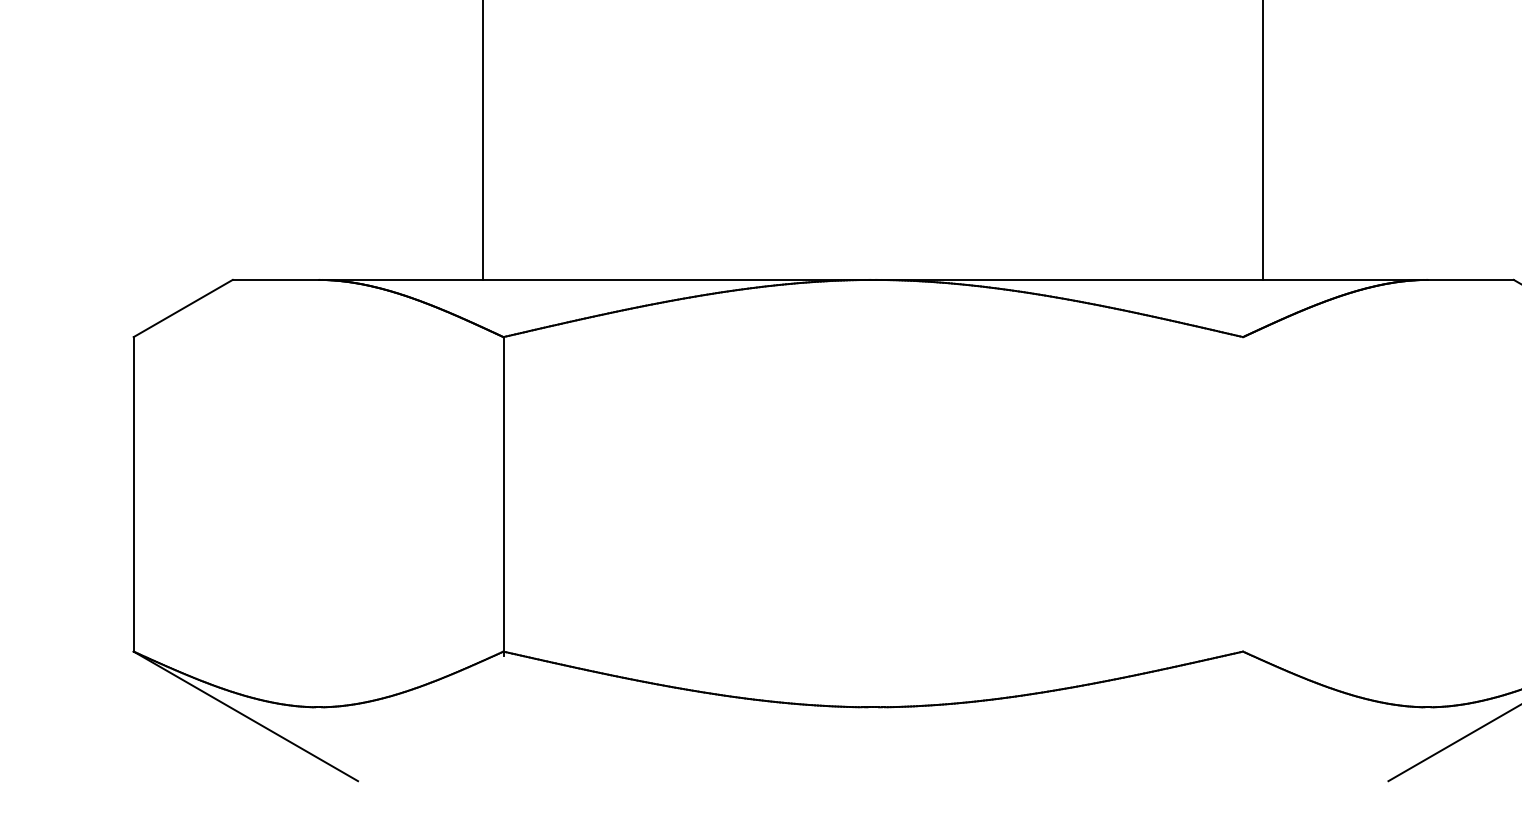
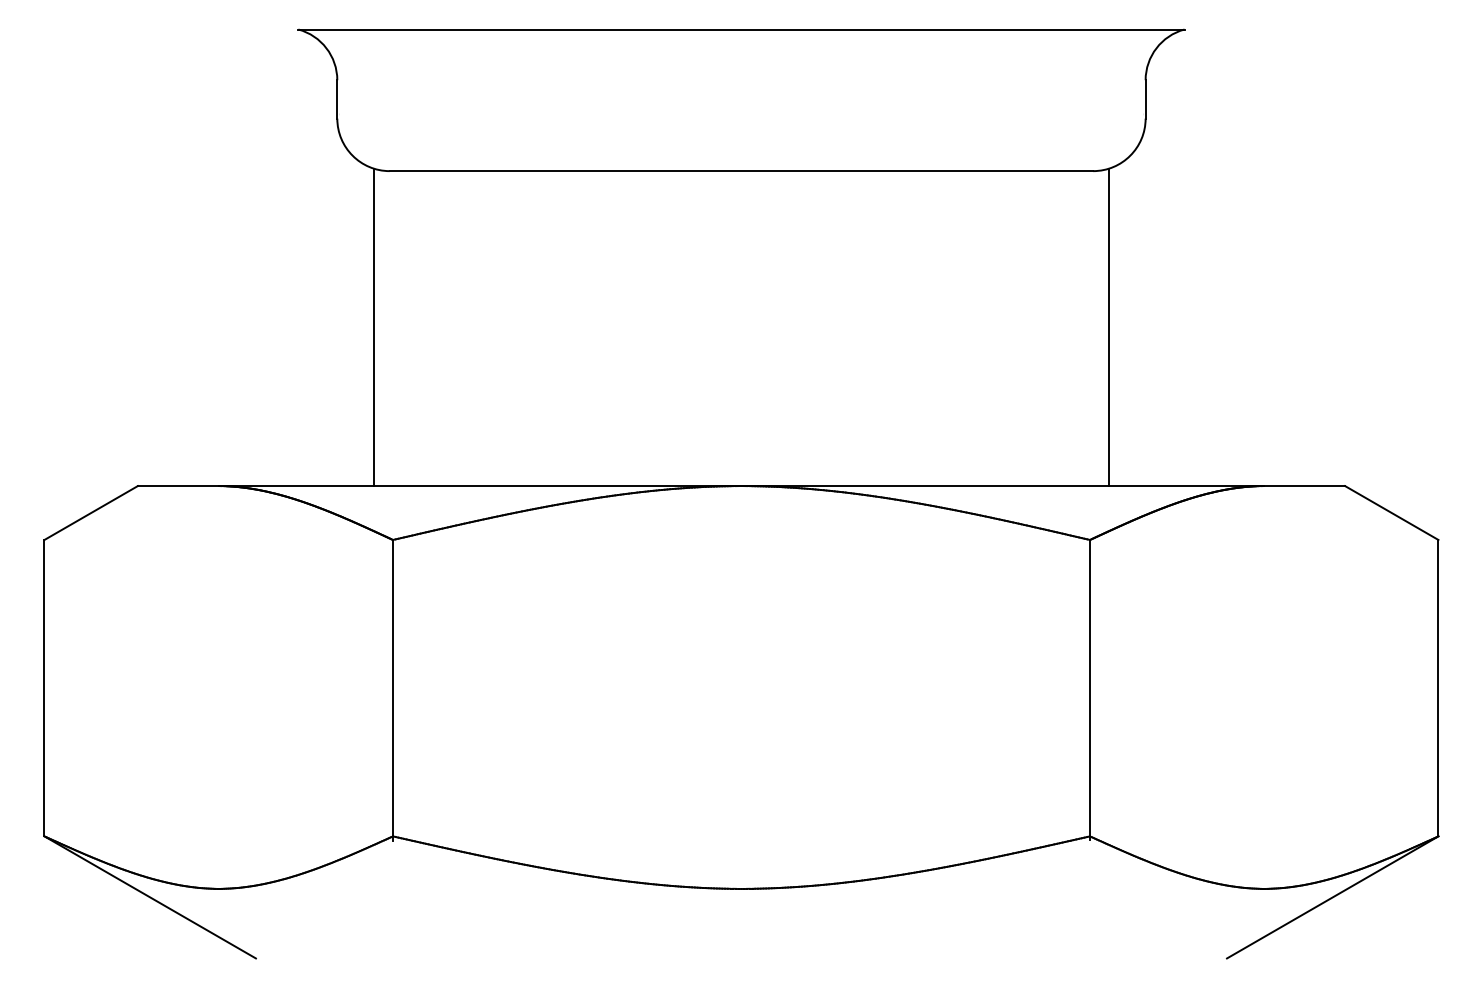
line: (1243, 495) -> (1090, 689), added

